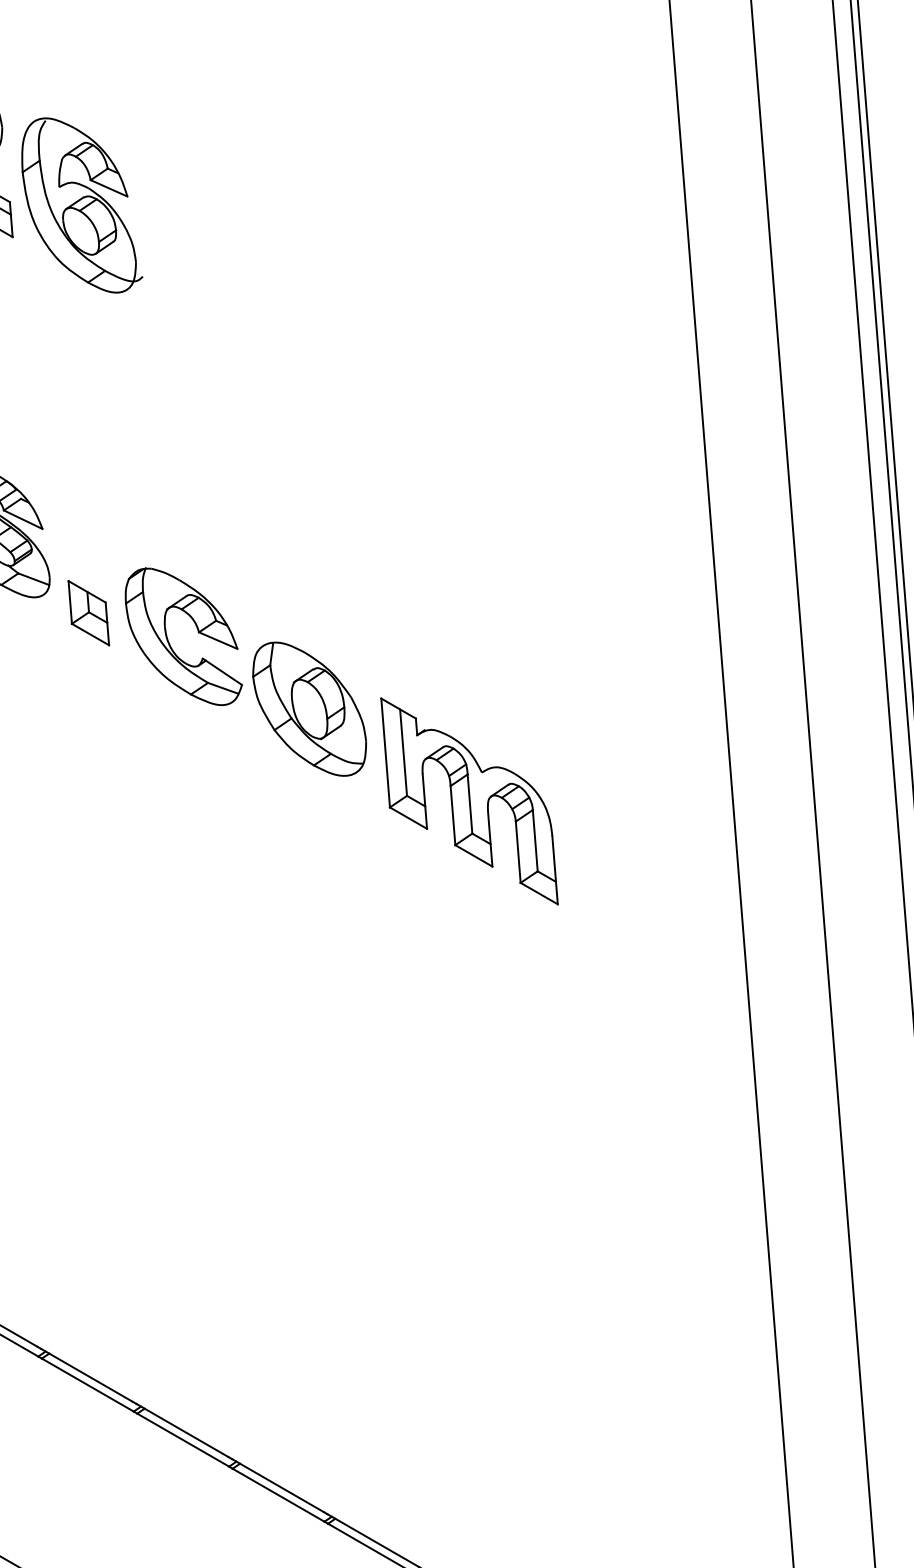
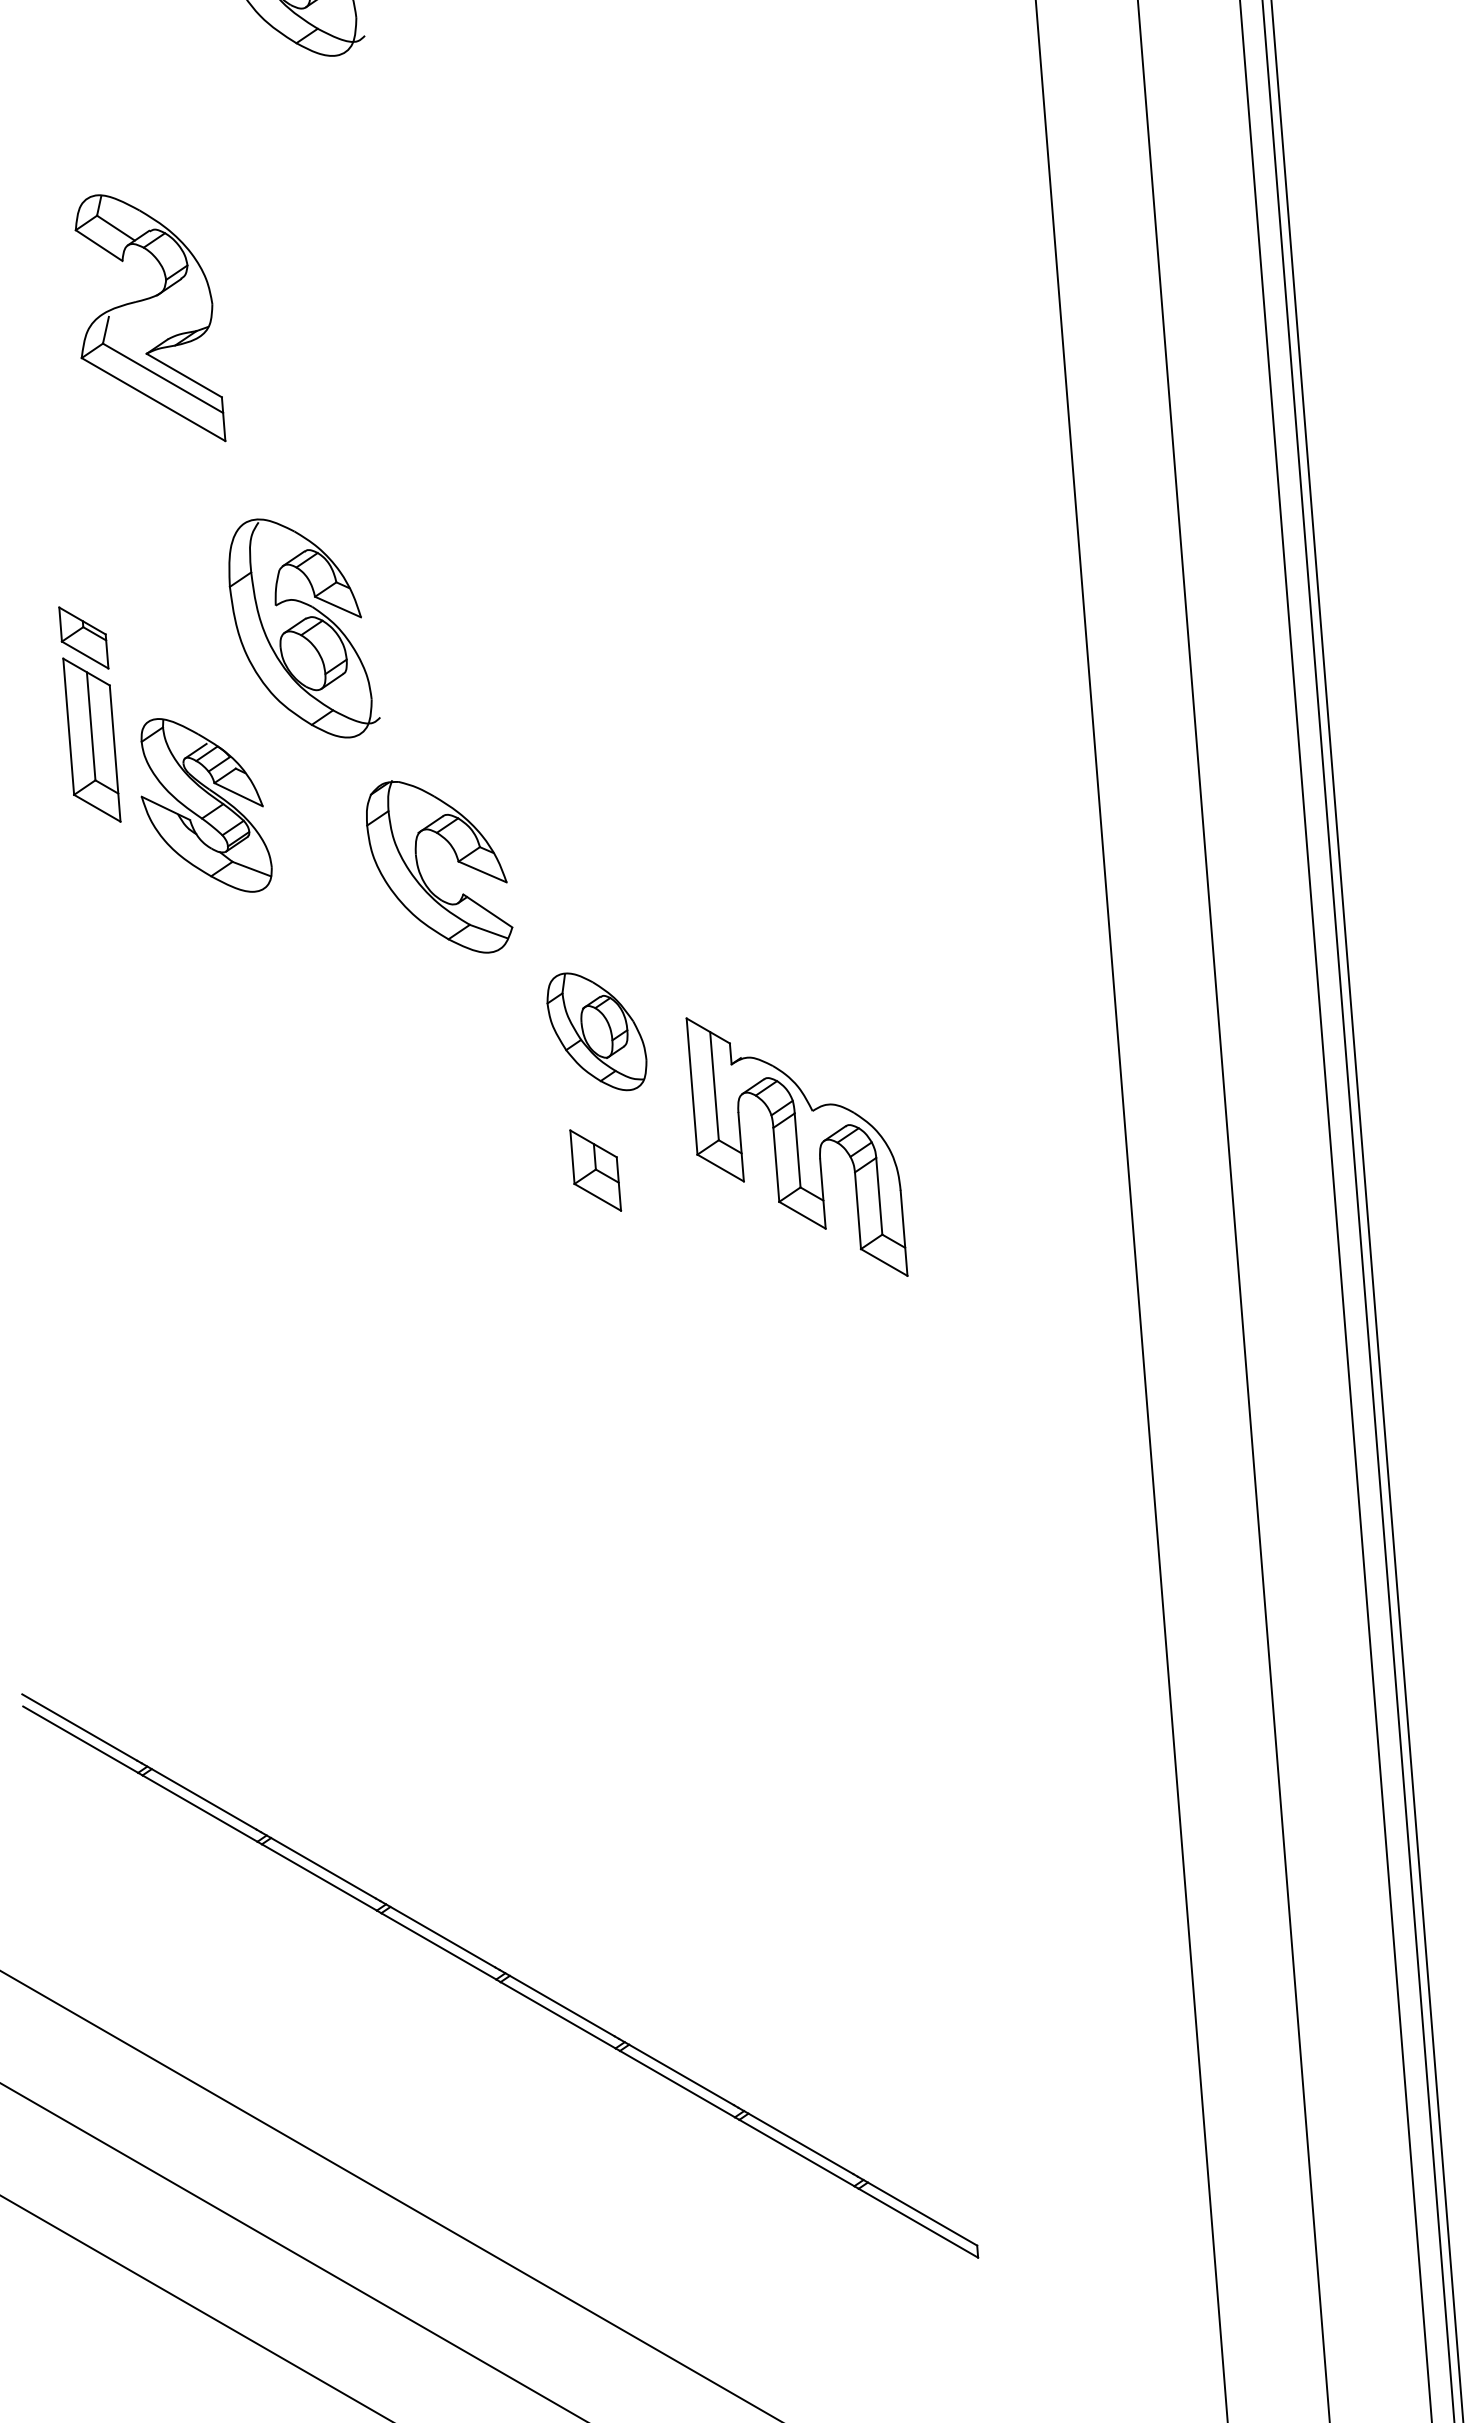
part: (82, 205) -> (304, 628), moved
part: (88, 613) -> (595, 1170), moved
part: (198, 633) -> (457, 862), moved
part: (309, 708) -> (596, 1031), size x0.7

